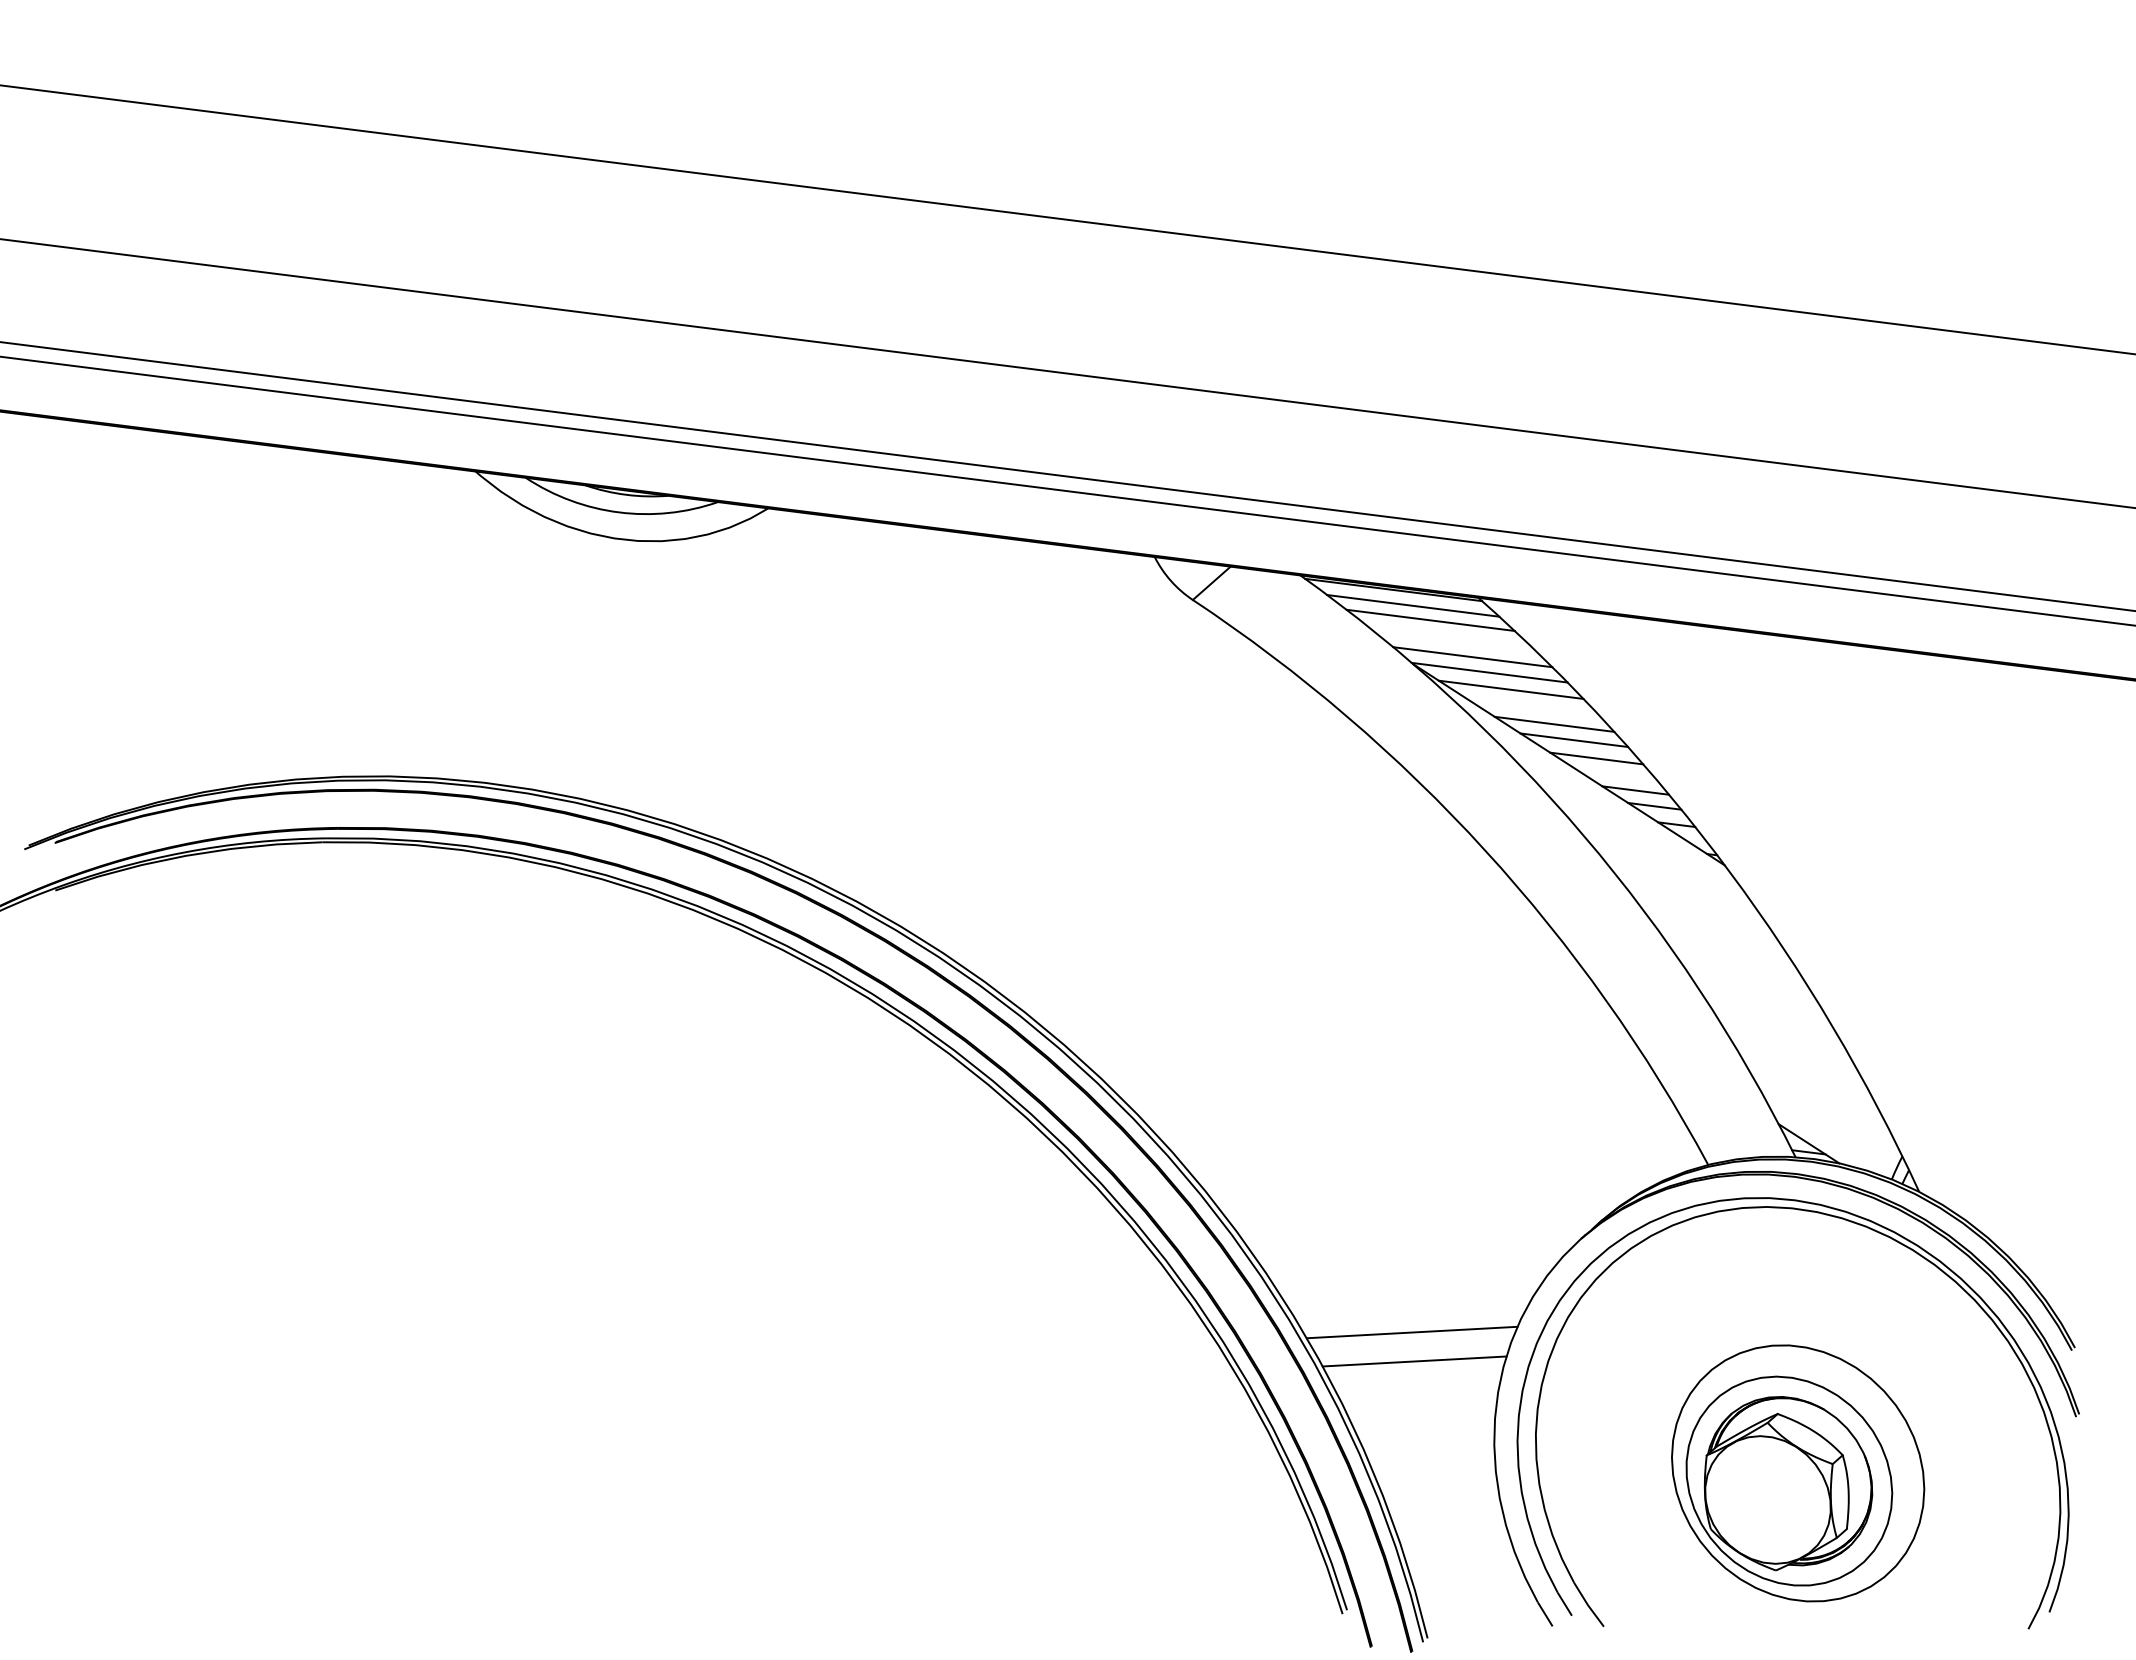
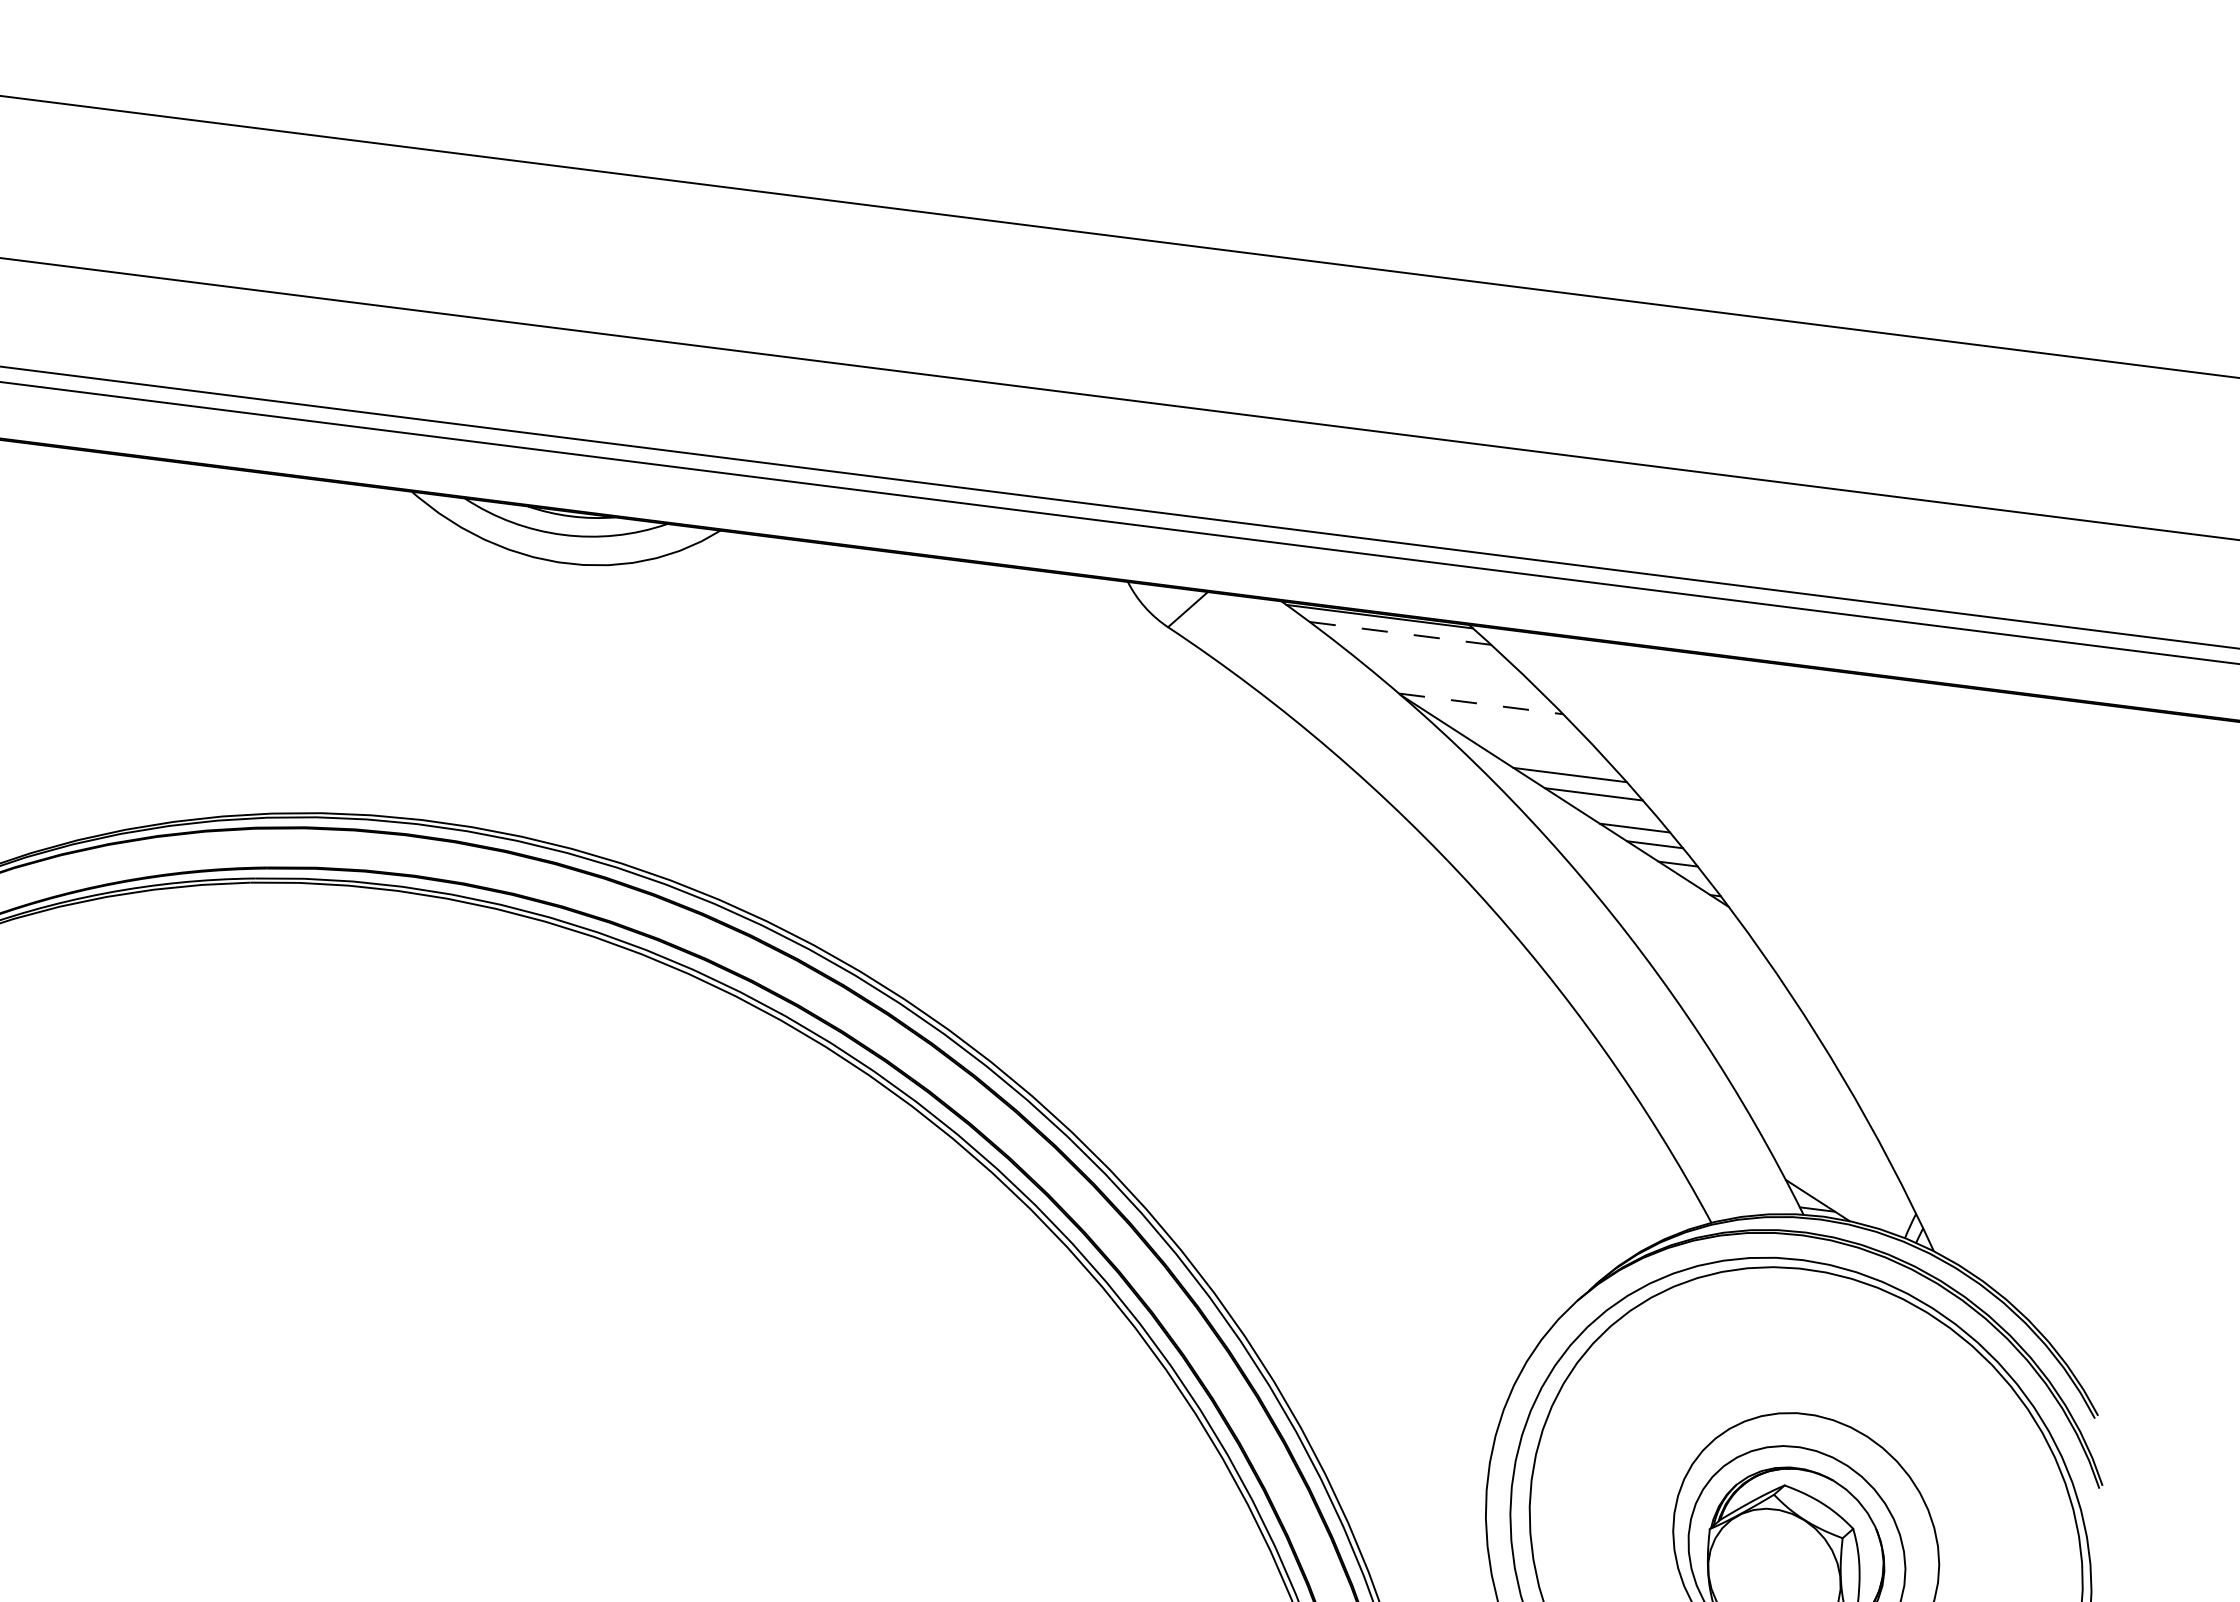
line: (1413, 605) -> (1400, 633), solid -> dashed
line: (1430, 619) -> (1418, 647), removed
line: (1472, 657) -> (1462, 687), removed
line: (1490, 672) -> (1481, 703), solid -> dashed
line: (1510, 689) -> (1502, 721), removed
line: (1554, 723) -> (1549, 757), removed
line: (1411, 1332) -> (1398, 1399), removed
line: (1414, 1361) -> (1401, 1430), removed

